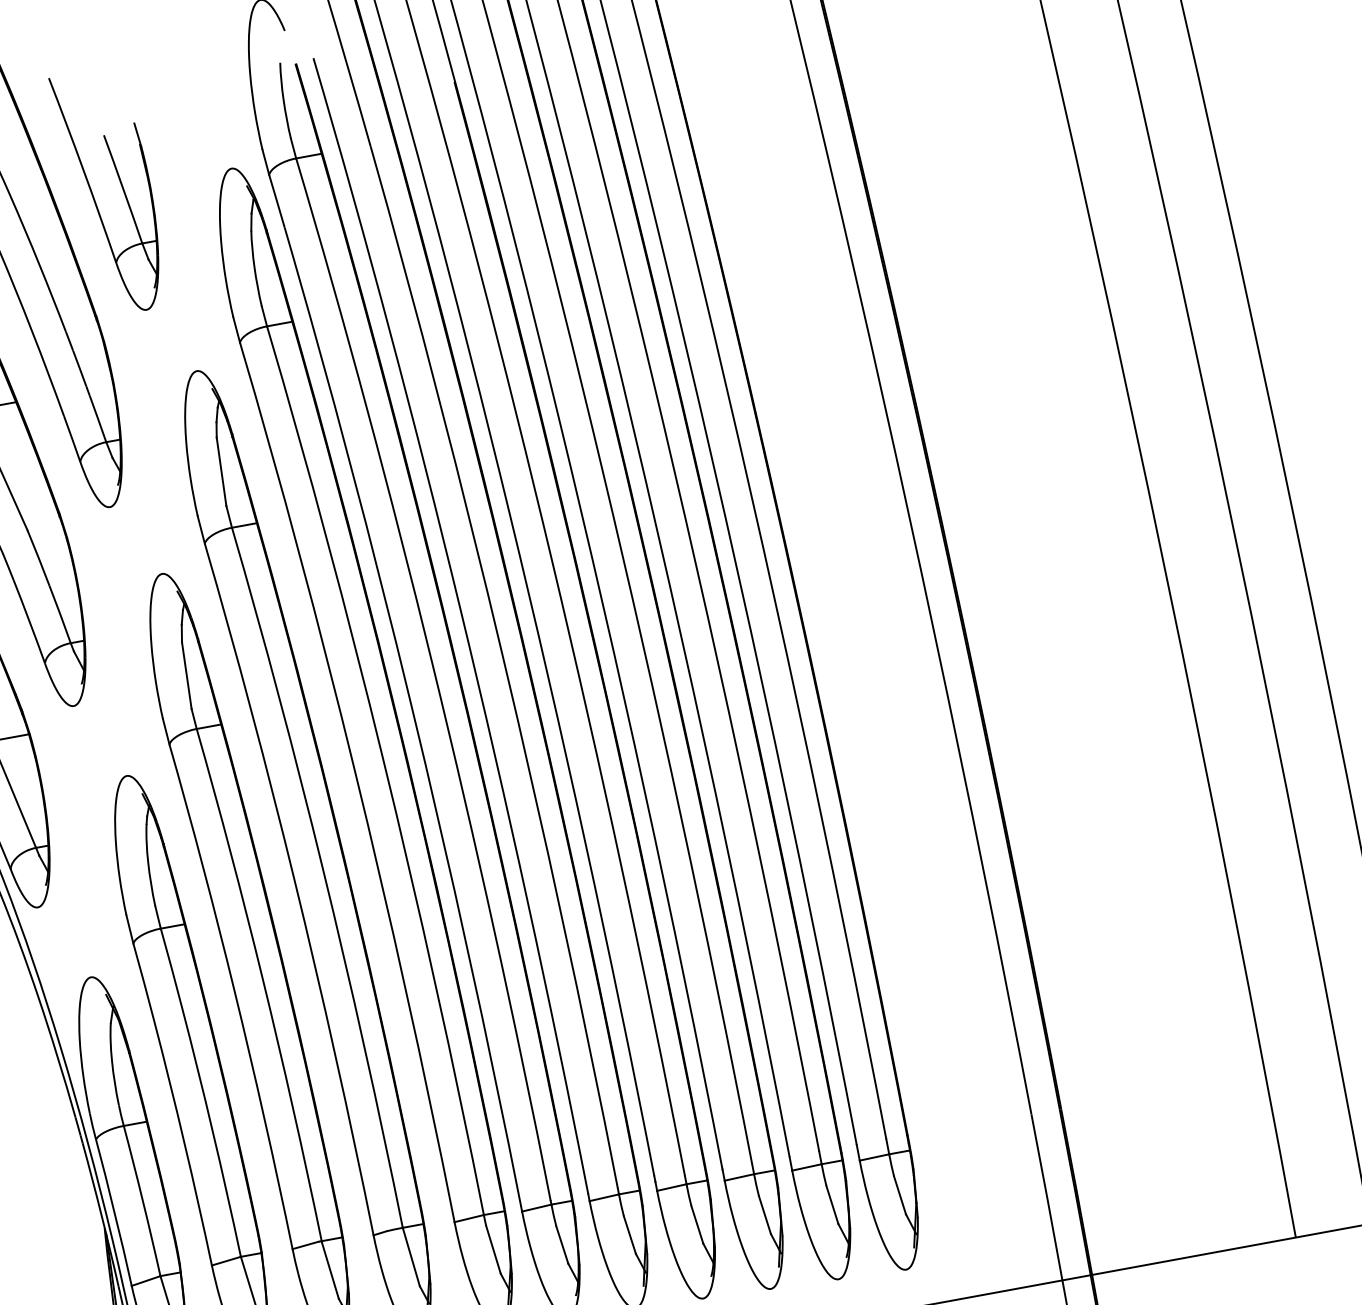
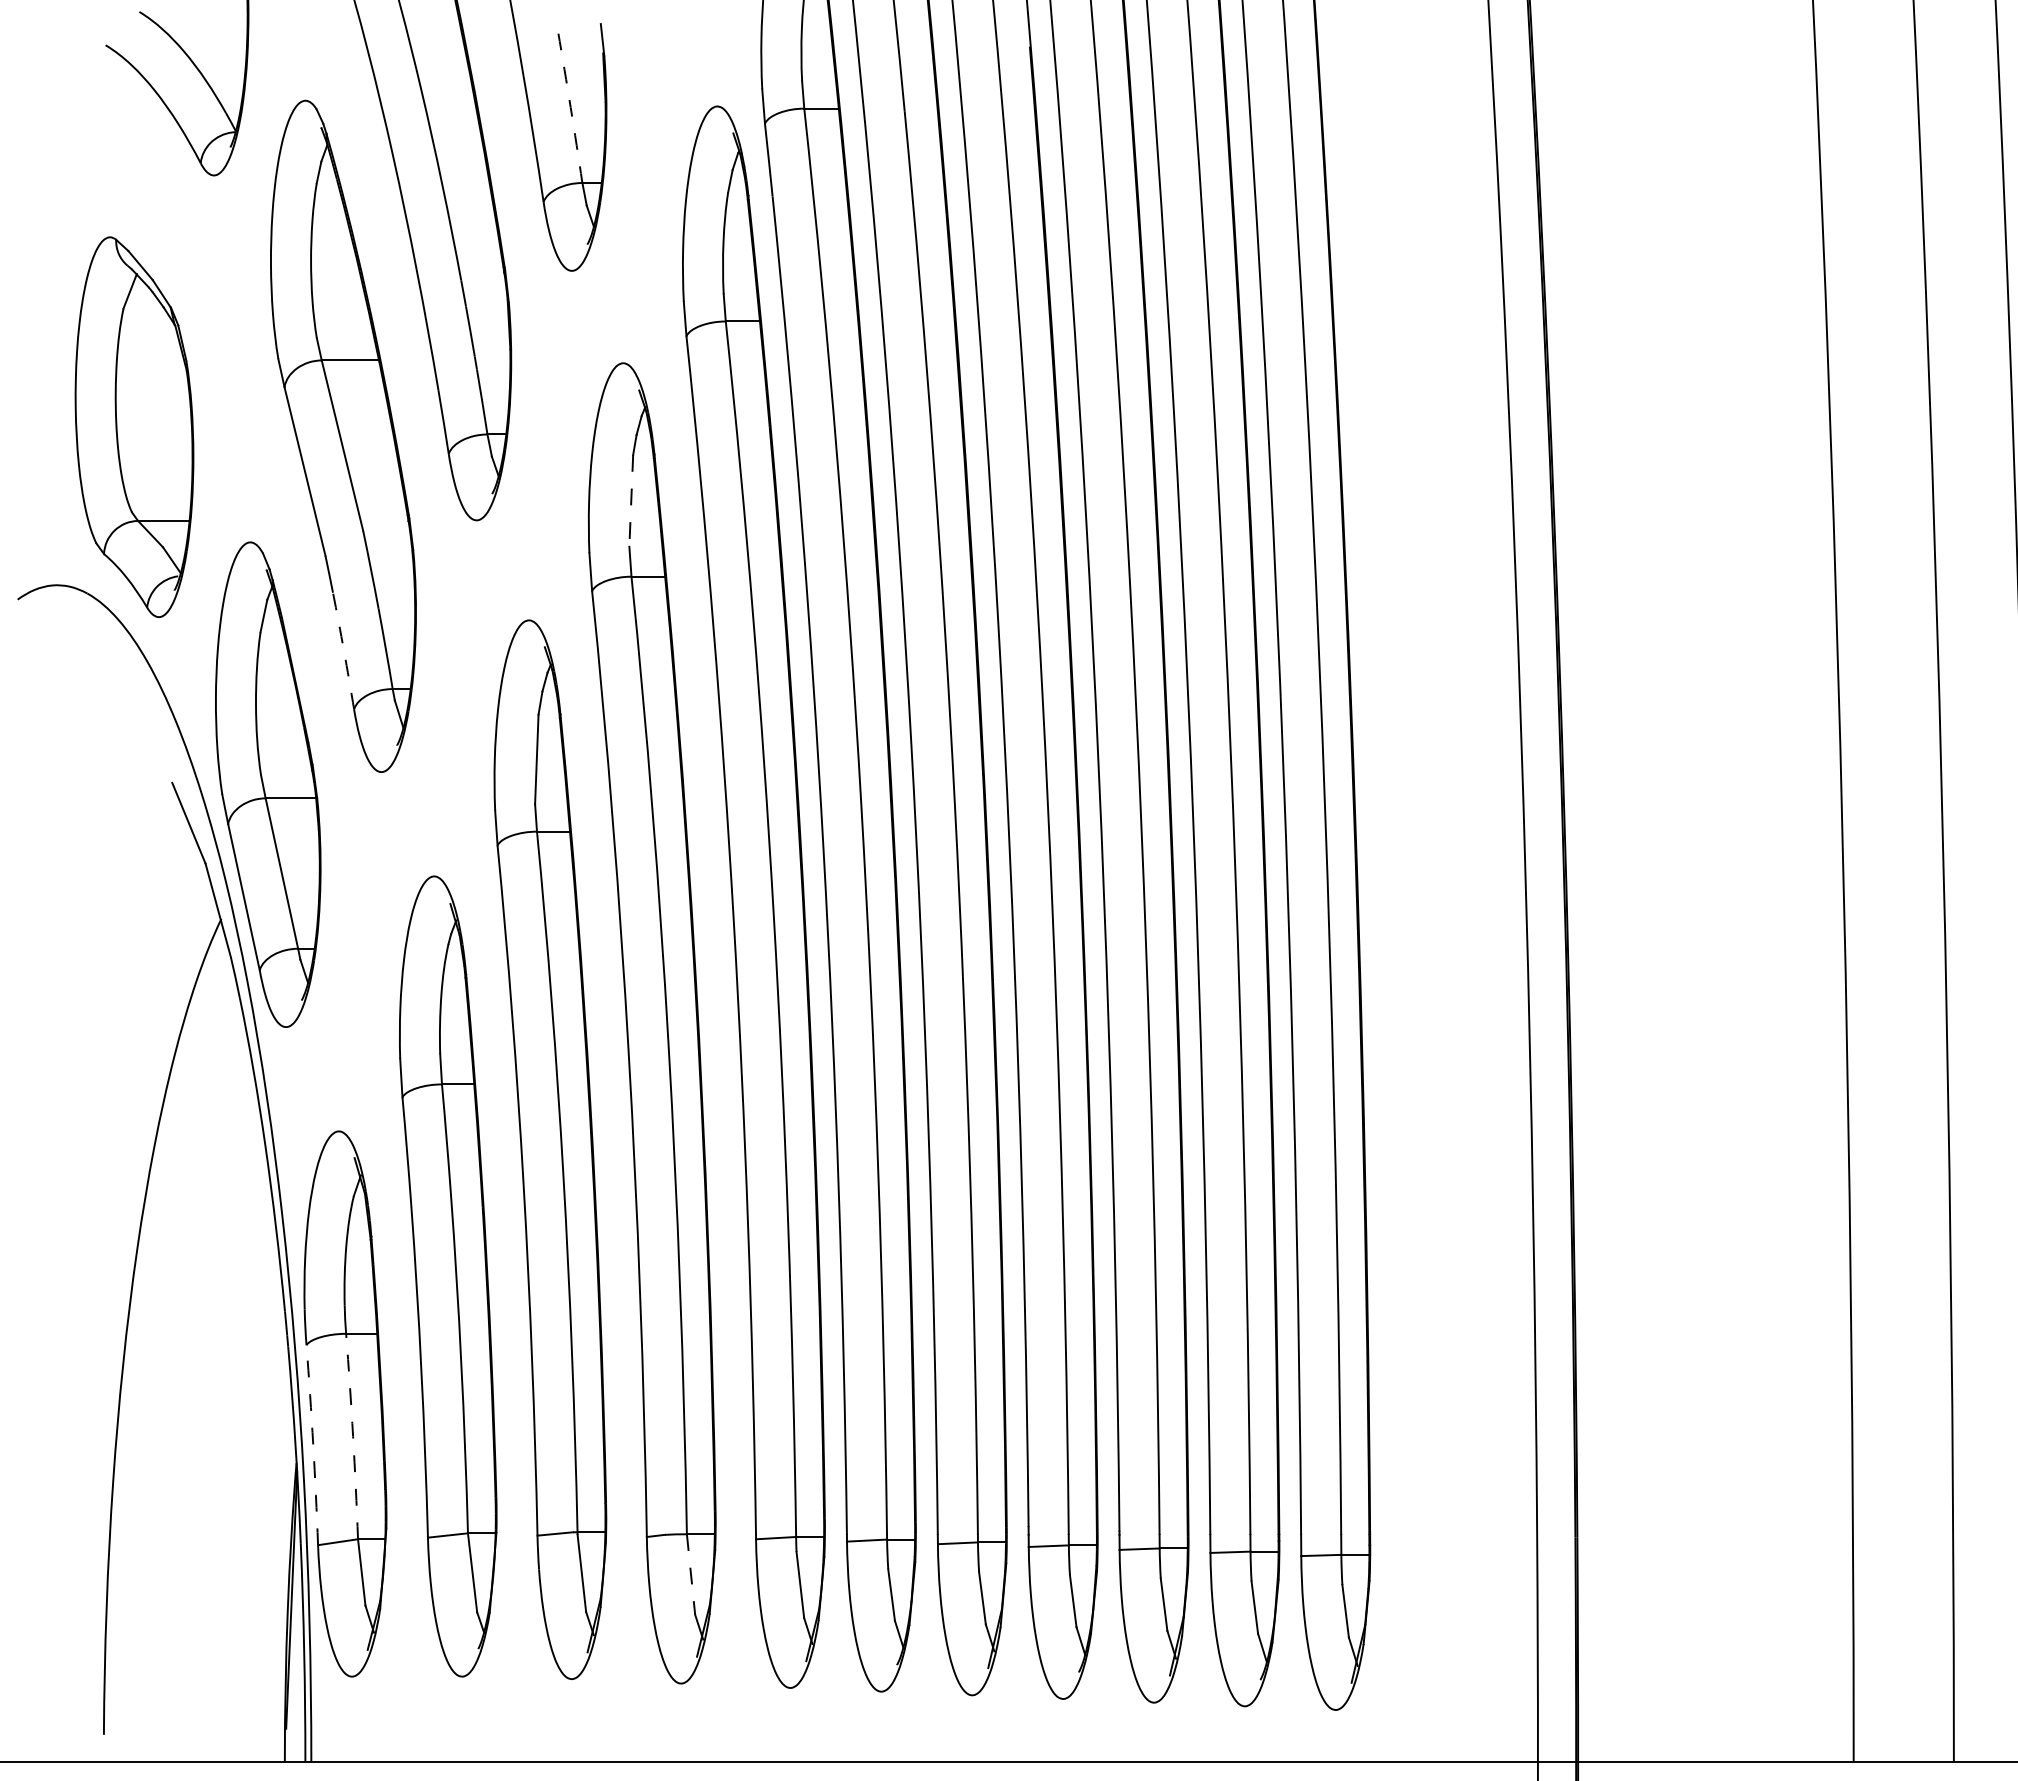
arc: (123, 189) -> (570, 107), solid -> dashed
line: (221, 471) -> (631, 500), solid -> dashed
arc: (30, 621) -> (344, 651), solid -> dashed
arc: (143, 1200) -> (353, 1436), solid -> dashed
arc: (114, 1212) -> (313, 1445), solid -> dashed
line: (411, 1257) -> (691, 1575), solid -> dashed

